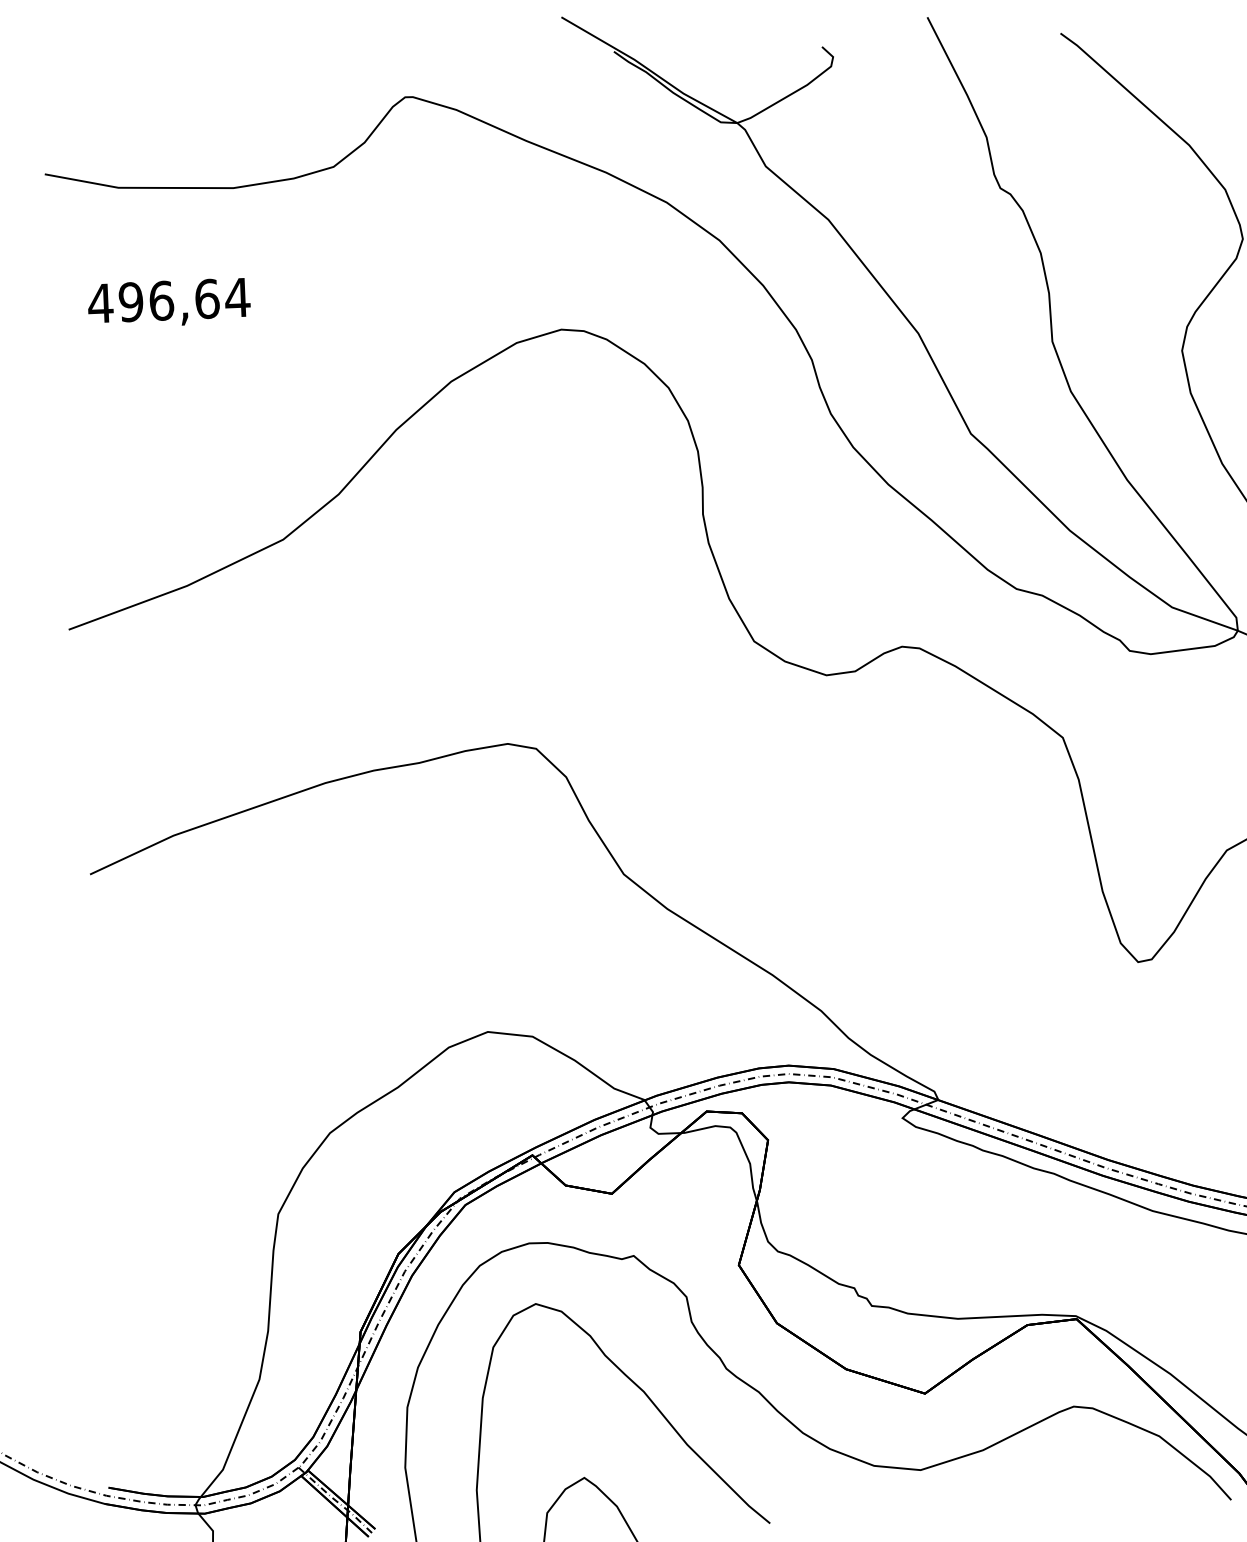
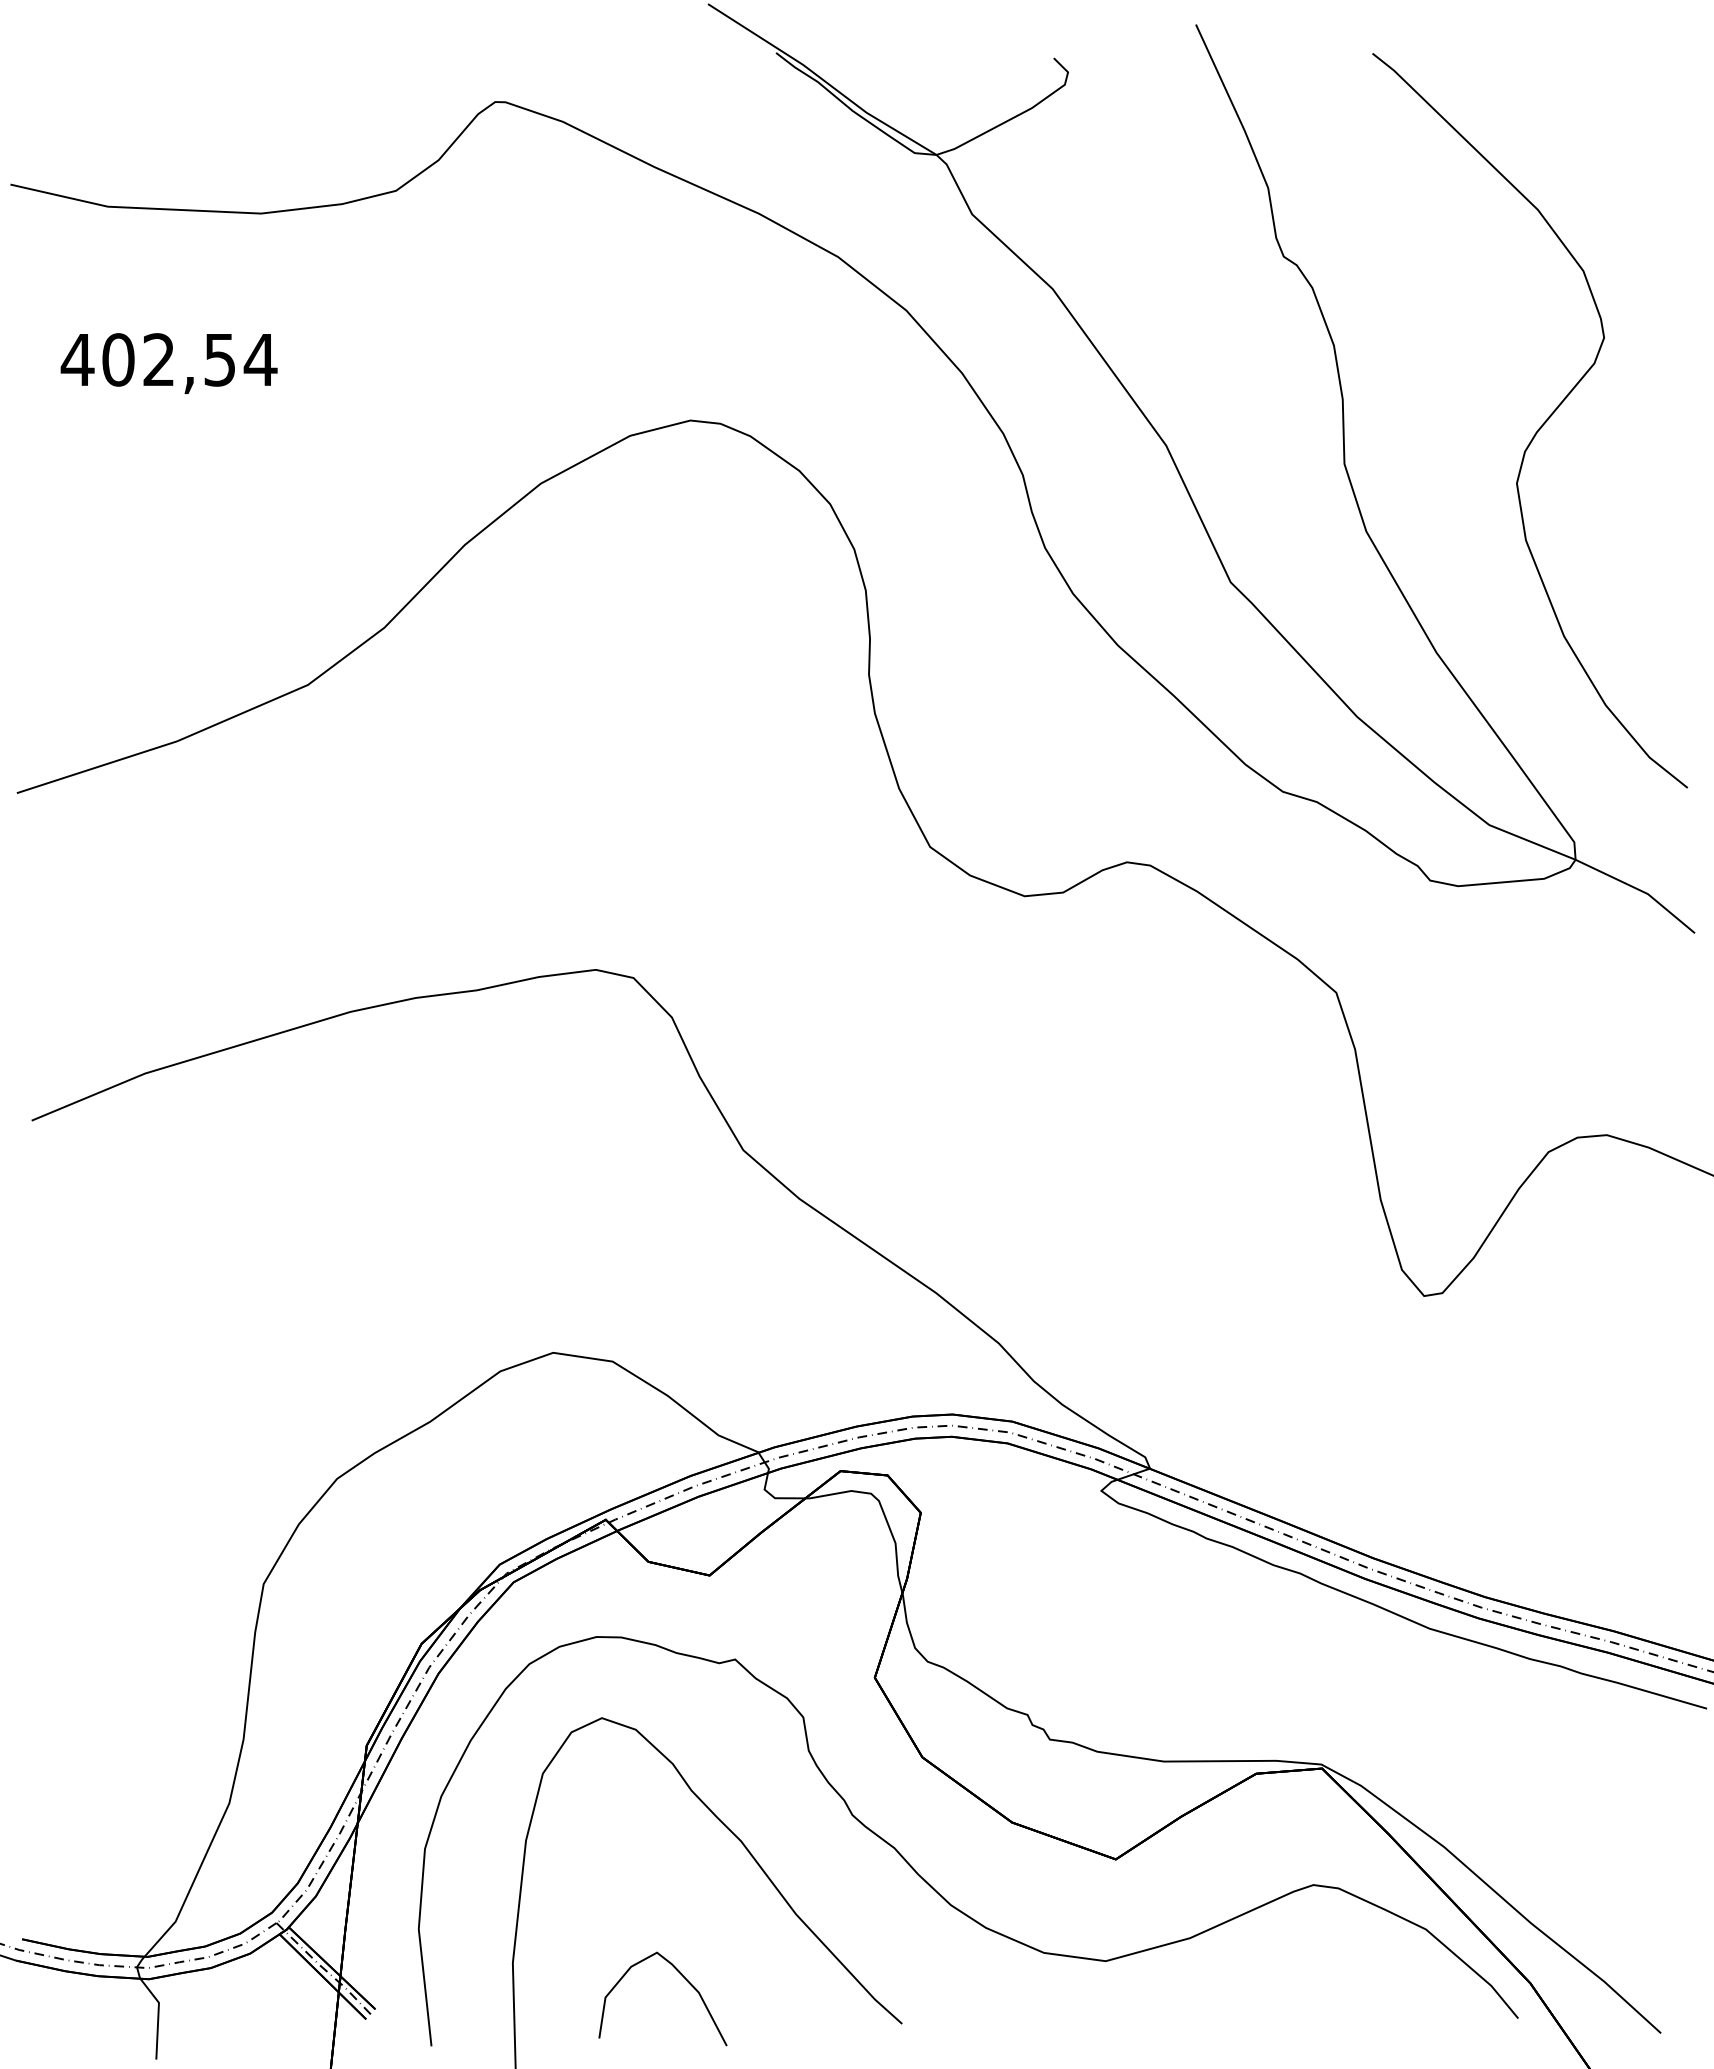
text: (169, 300) -> (169, 359), 496,64 -> 402,54

